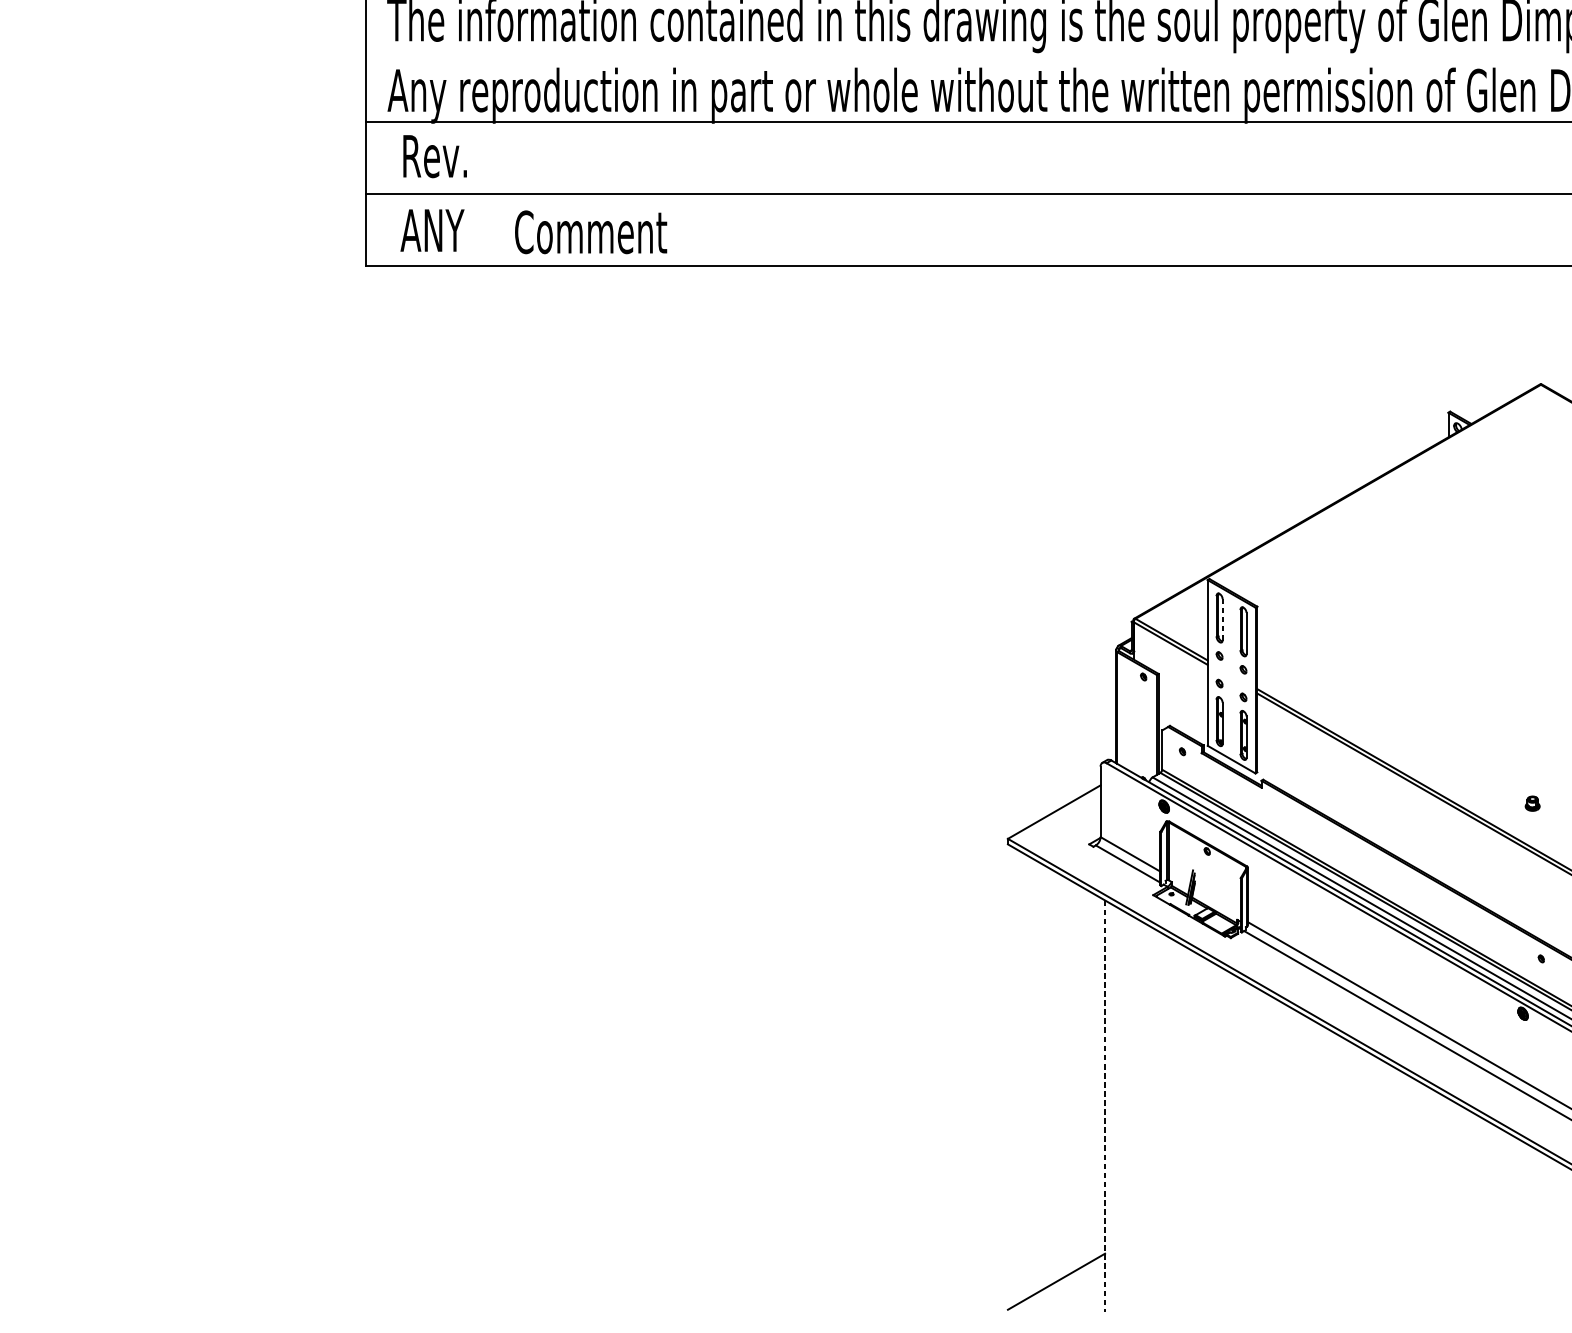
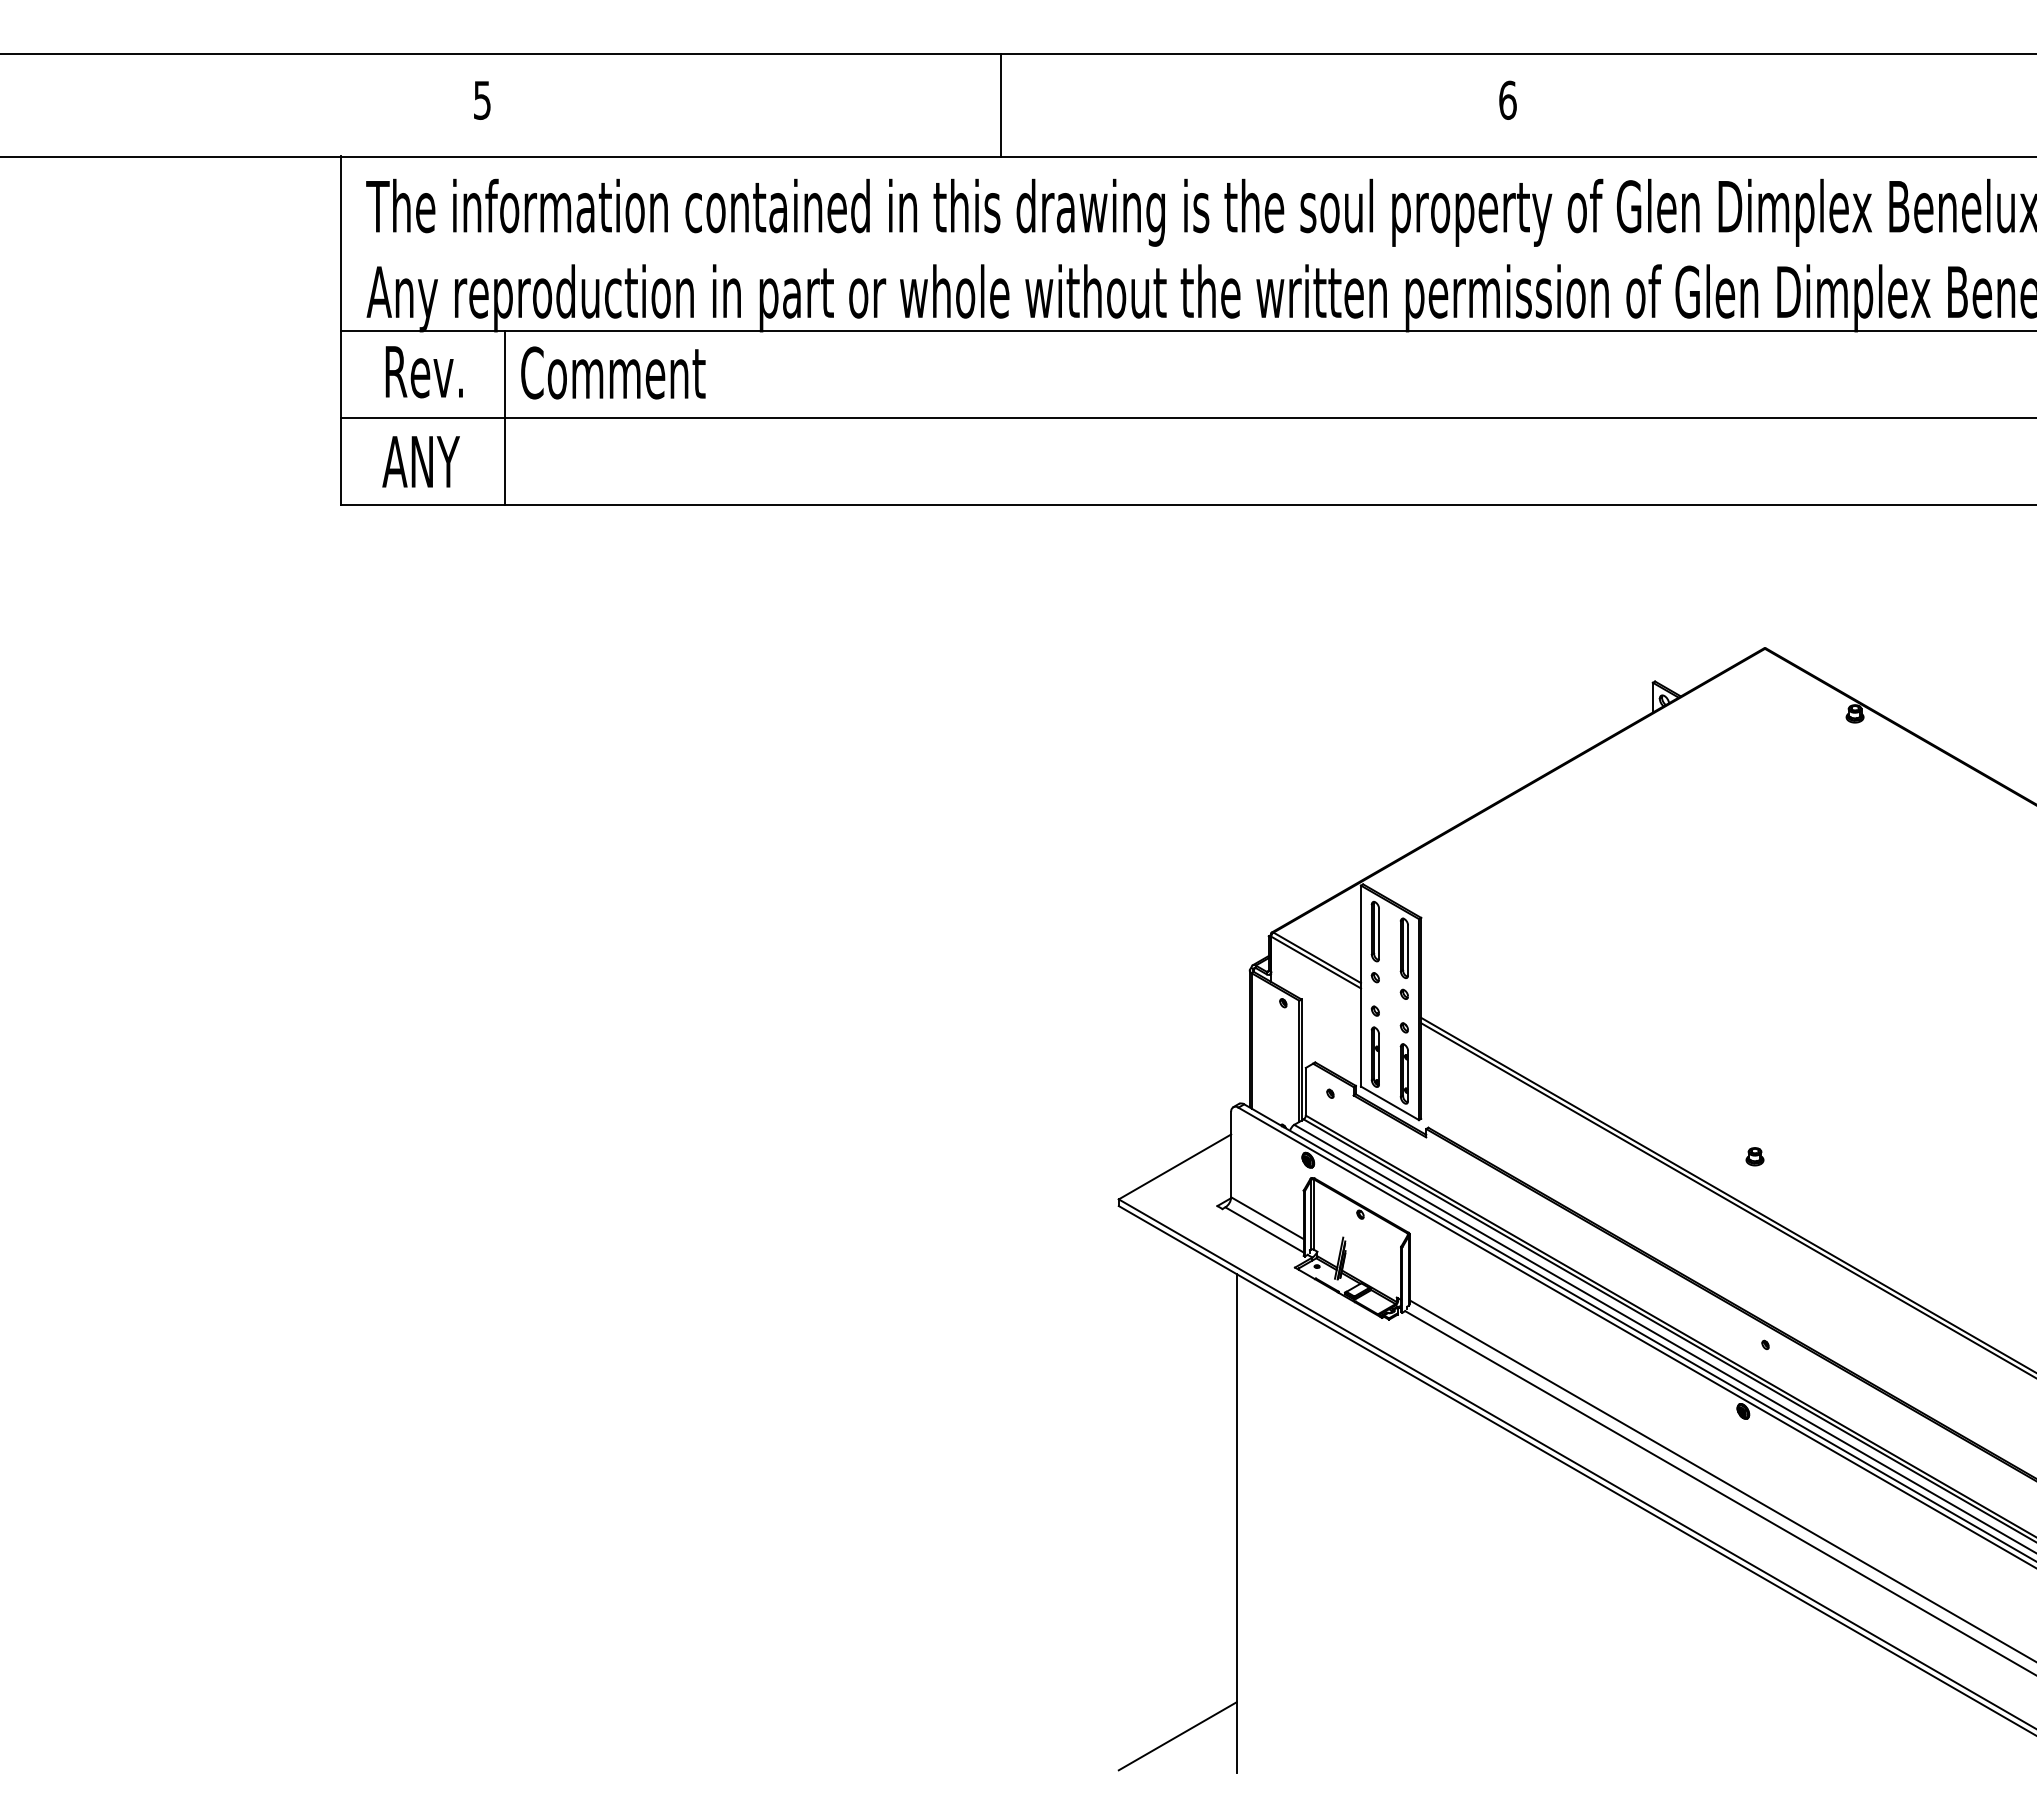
line: (502, 193) -> (505, 417), added
text: (591, 231) -> (613, 372), moved
line: (1222, 619) -> (1379, 933), dashed -> solid
line: (1105, 1106) -> (1236, 1523), dashed -> solid

